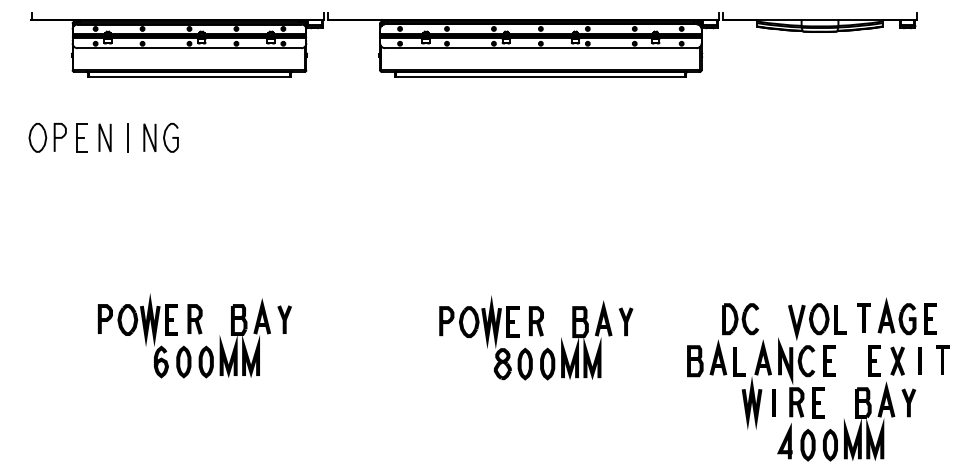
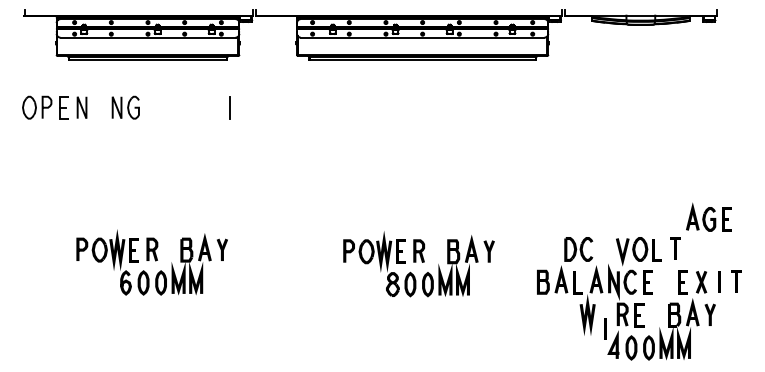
line: (127, 137) -> (229, 107), moved
part: (906, 315) -> (708, 216), moved
line: (774, 402) -> (605, 328), moved

